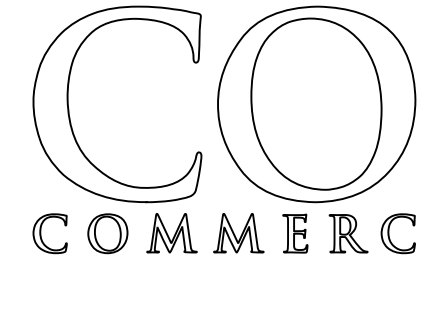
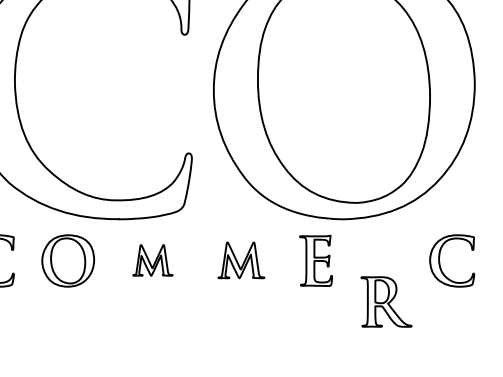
part: (171, 233) -> (152, 260), size x0.6
part: (238, 233) -> (240, 260), size x0.7
part: (348, 233) -> (386, 301), moved

